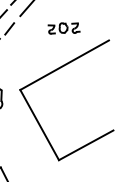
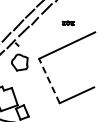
part: (64, 28) -> (68, 23), size x0.6
line: (39, 124) -> (49, 80), solid -> dashed

